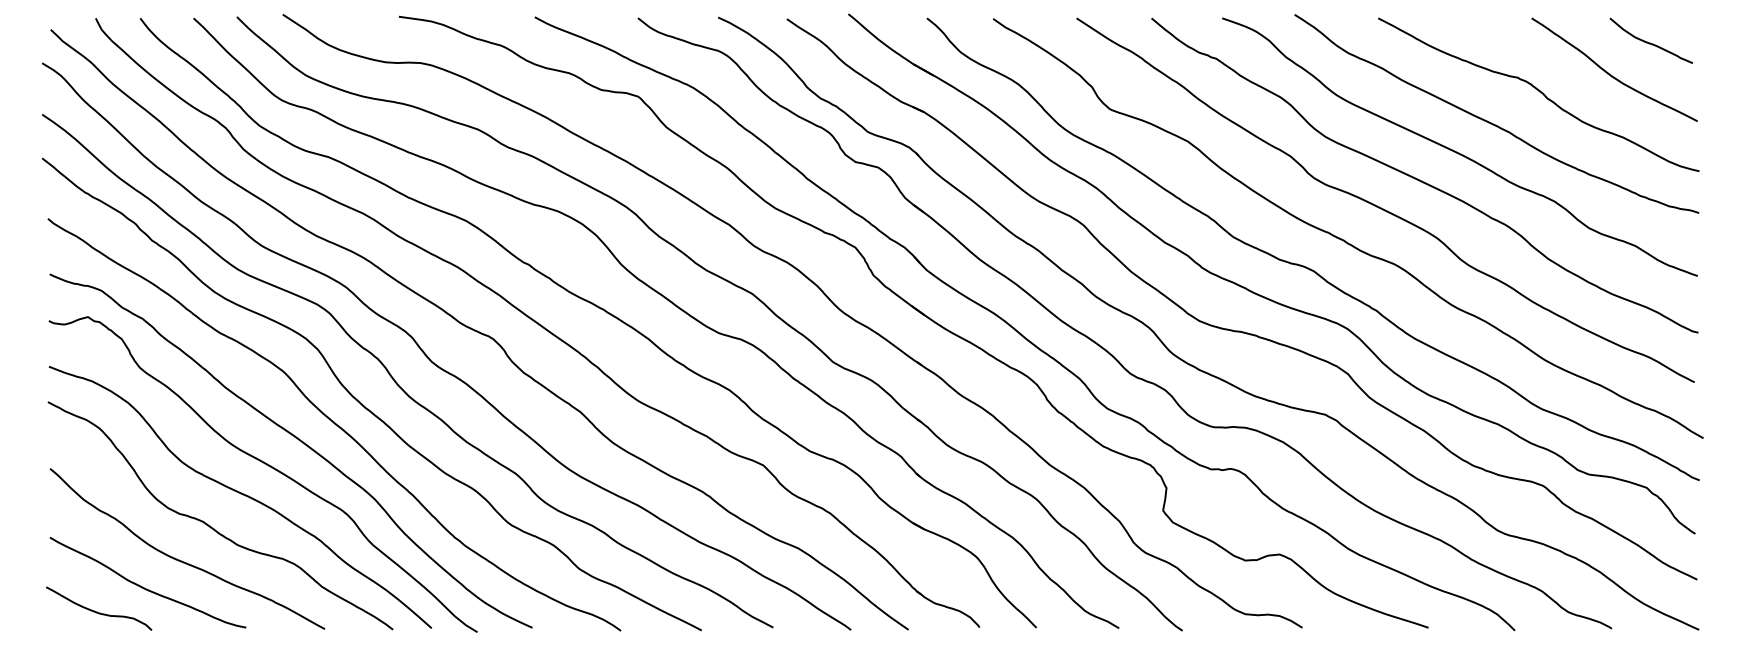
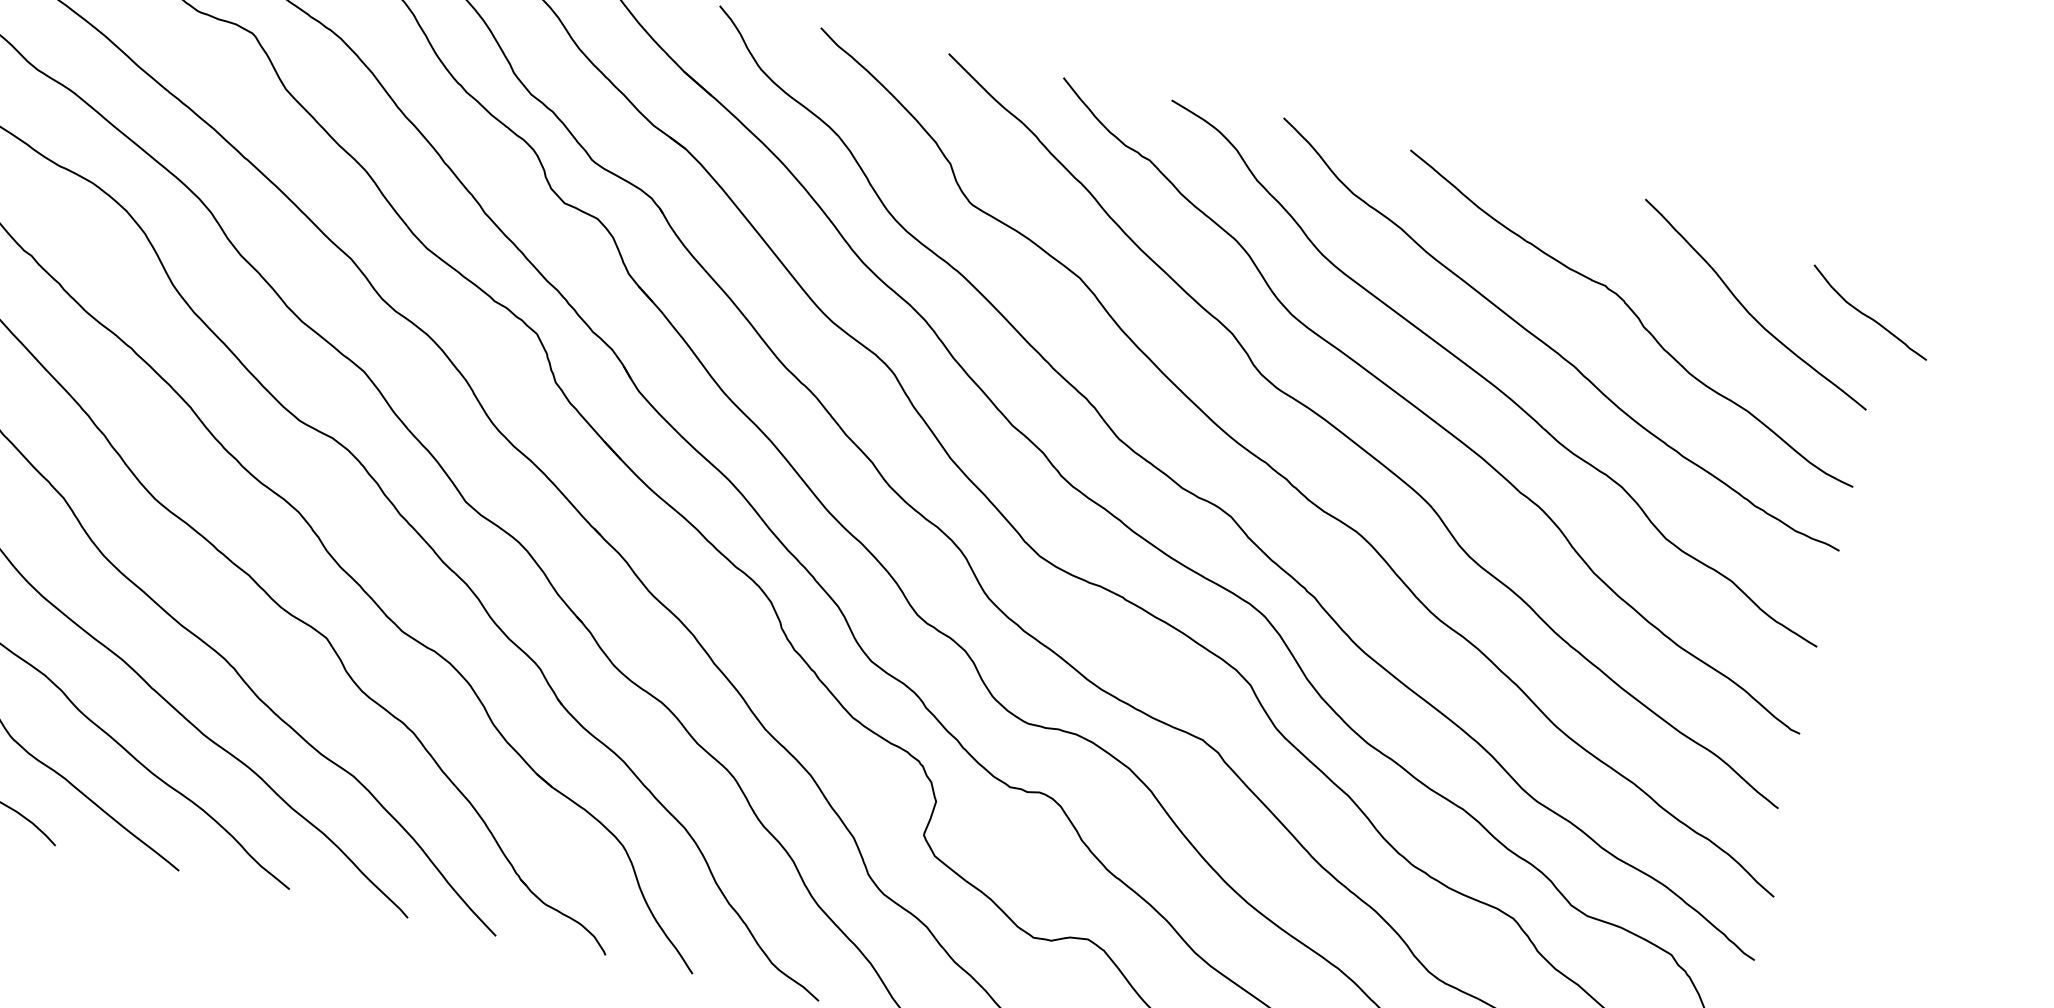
curve: (1650, 42) -> (1868, 314), moved

